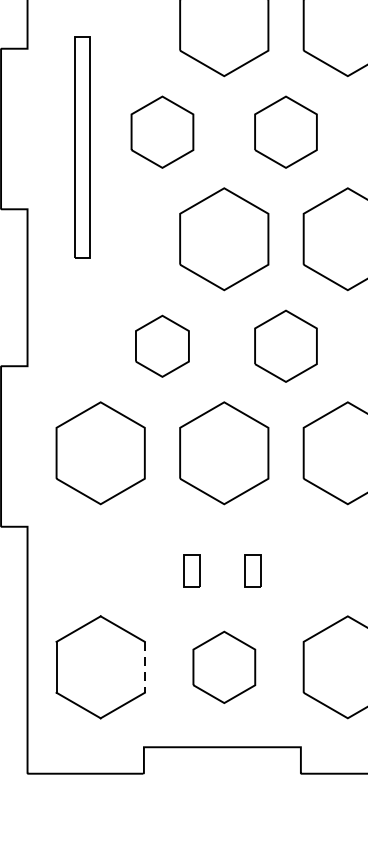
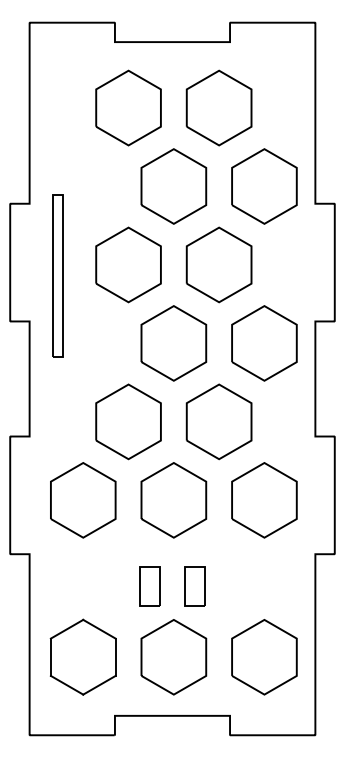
part: (162, 131) -> (128, 264), size x1.43
part: (285, 131) -> (218, 264), size x1.43
part: (81, 146) -> (57, 275), moved
part: (162, 345) -> (128, 421), size x1.67
part: (285, 345) -> (218, 421), size x1.43
part: (191, 570) -> (149, 586), size x1.67
part: (252, 570) -> (194, 586), size x1.67
line: (144, 667) -> (115, 657), dashed -> solid
part: (223, 667) -> (173, 657), size x1.43

